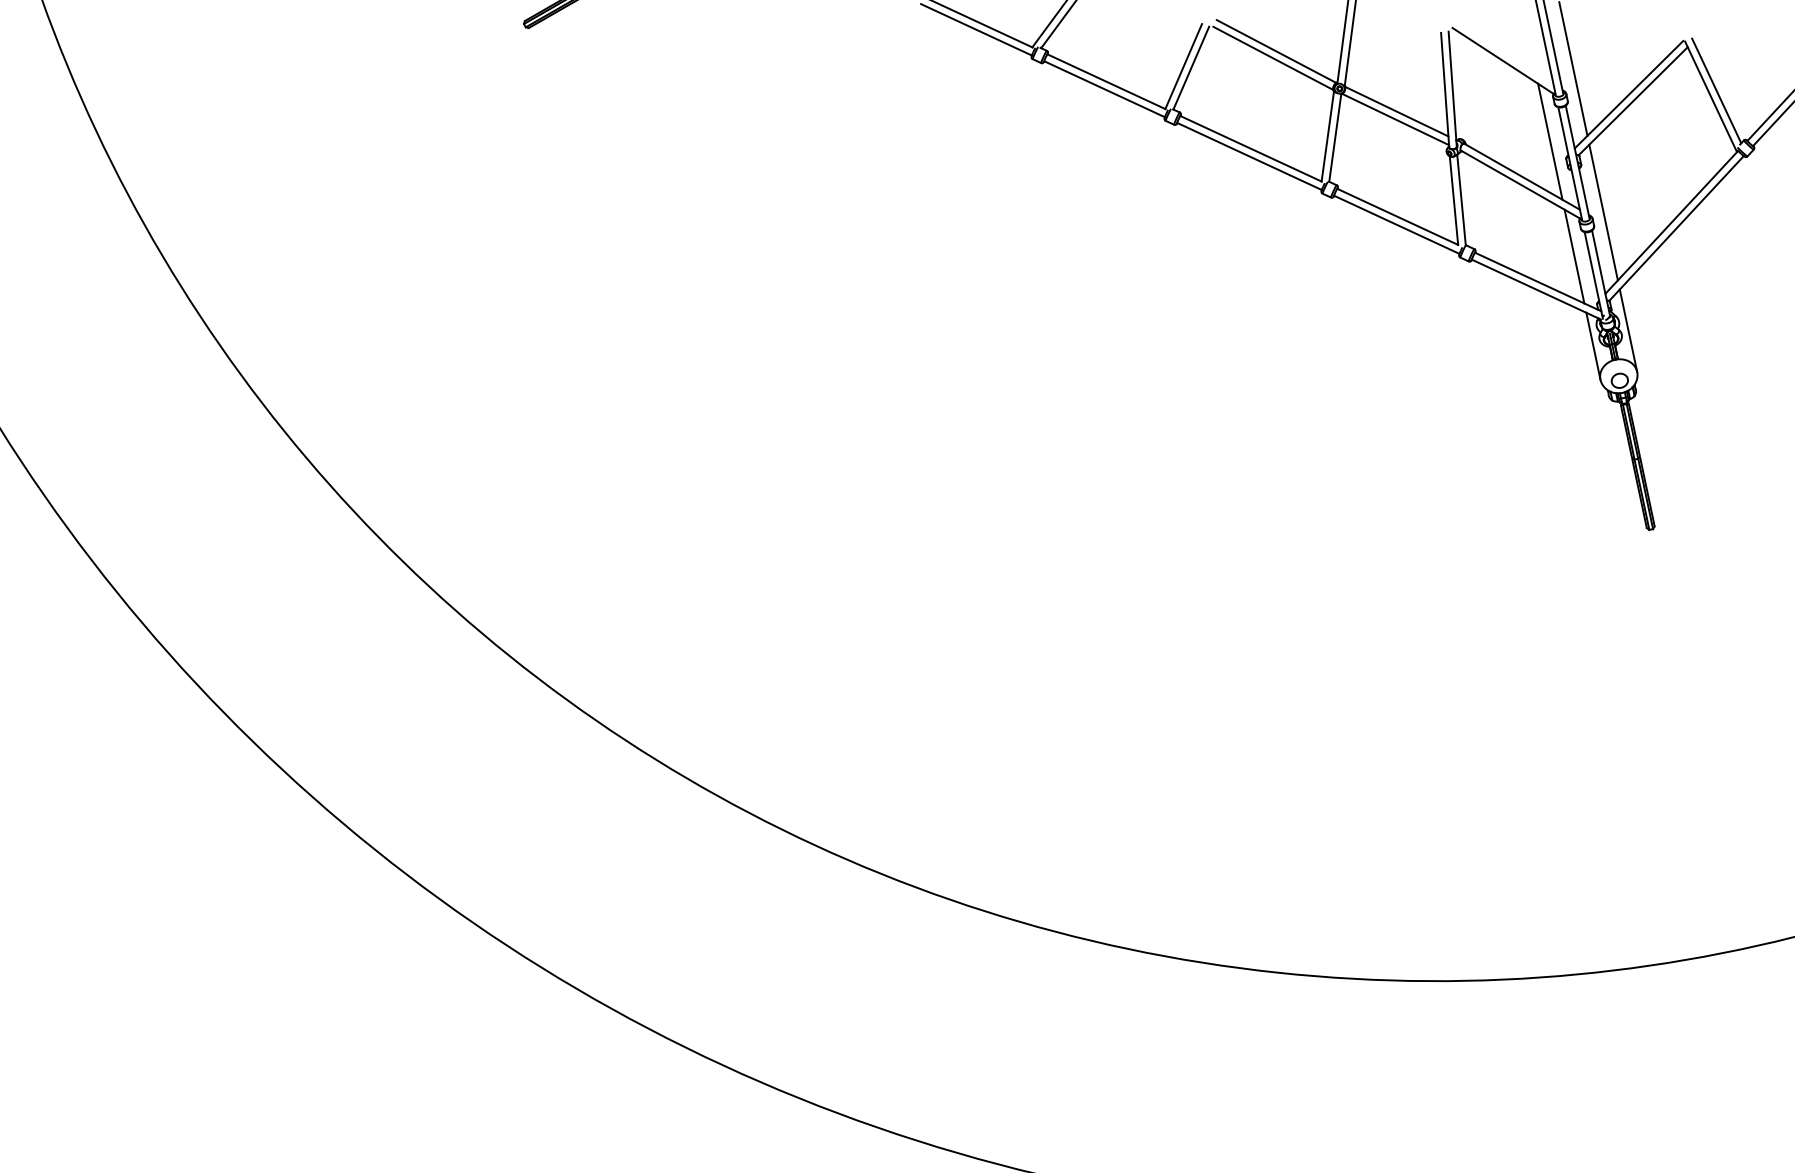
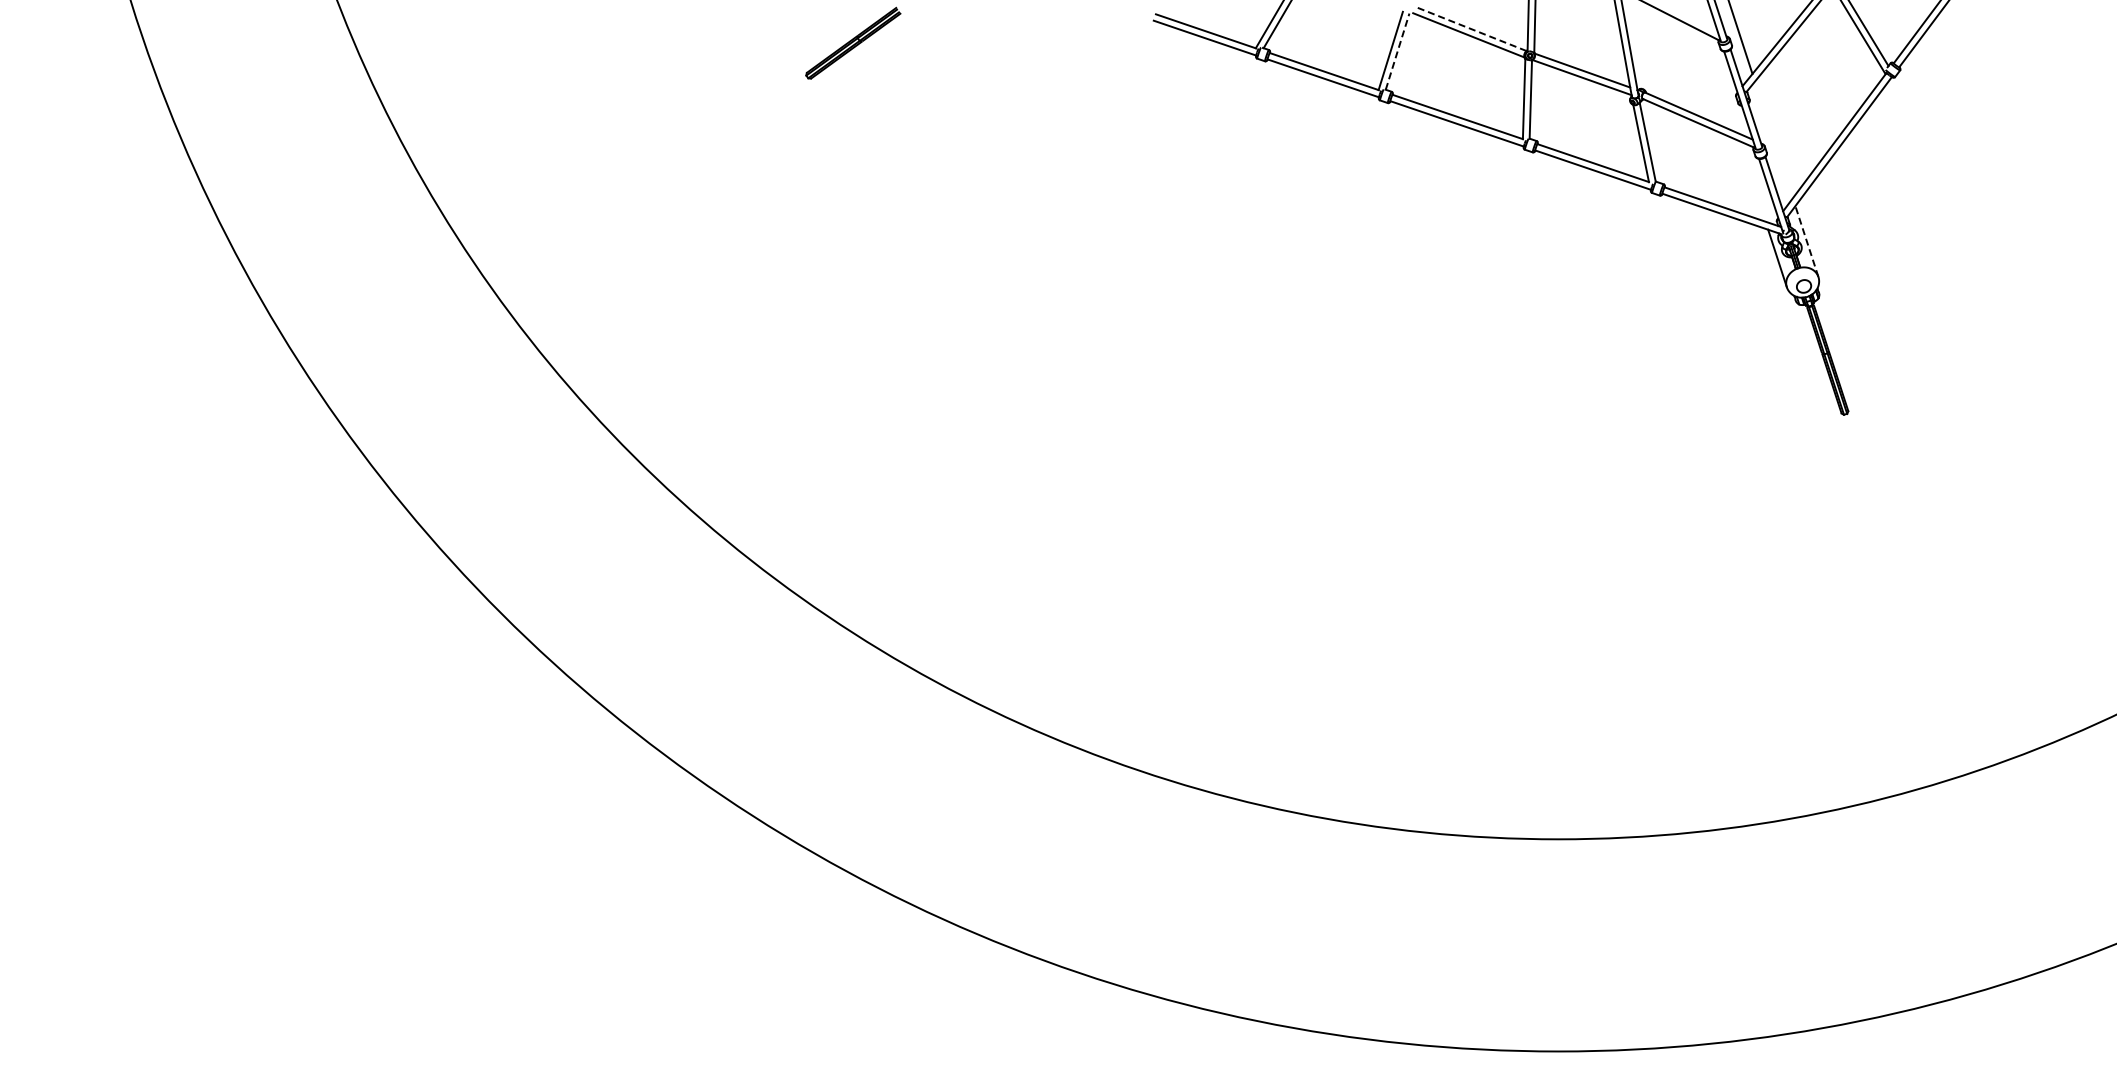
line: (1277, 51) -> (1471, 28), solid -> dashed
line: (1191, 67) -> (1397, 51), solid -> dashed
line: (1550, 141) -> (1720, 82), removed
line: (1603, 212) -> (1773, 139), removed
line: (1574, 256) -> (1752, 181), removed
line: (1628, 330) -> (1806, 241), solid -> dashed

